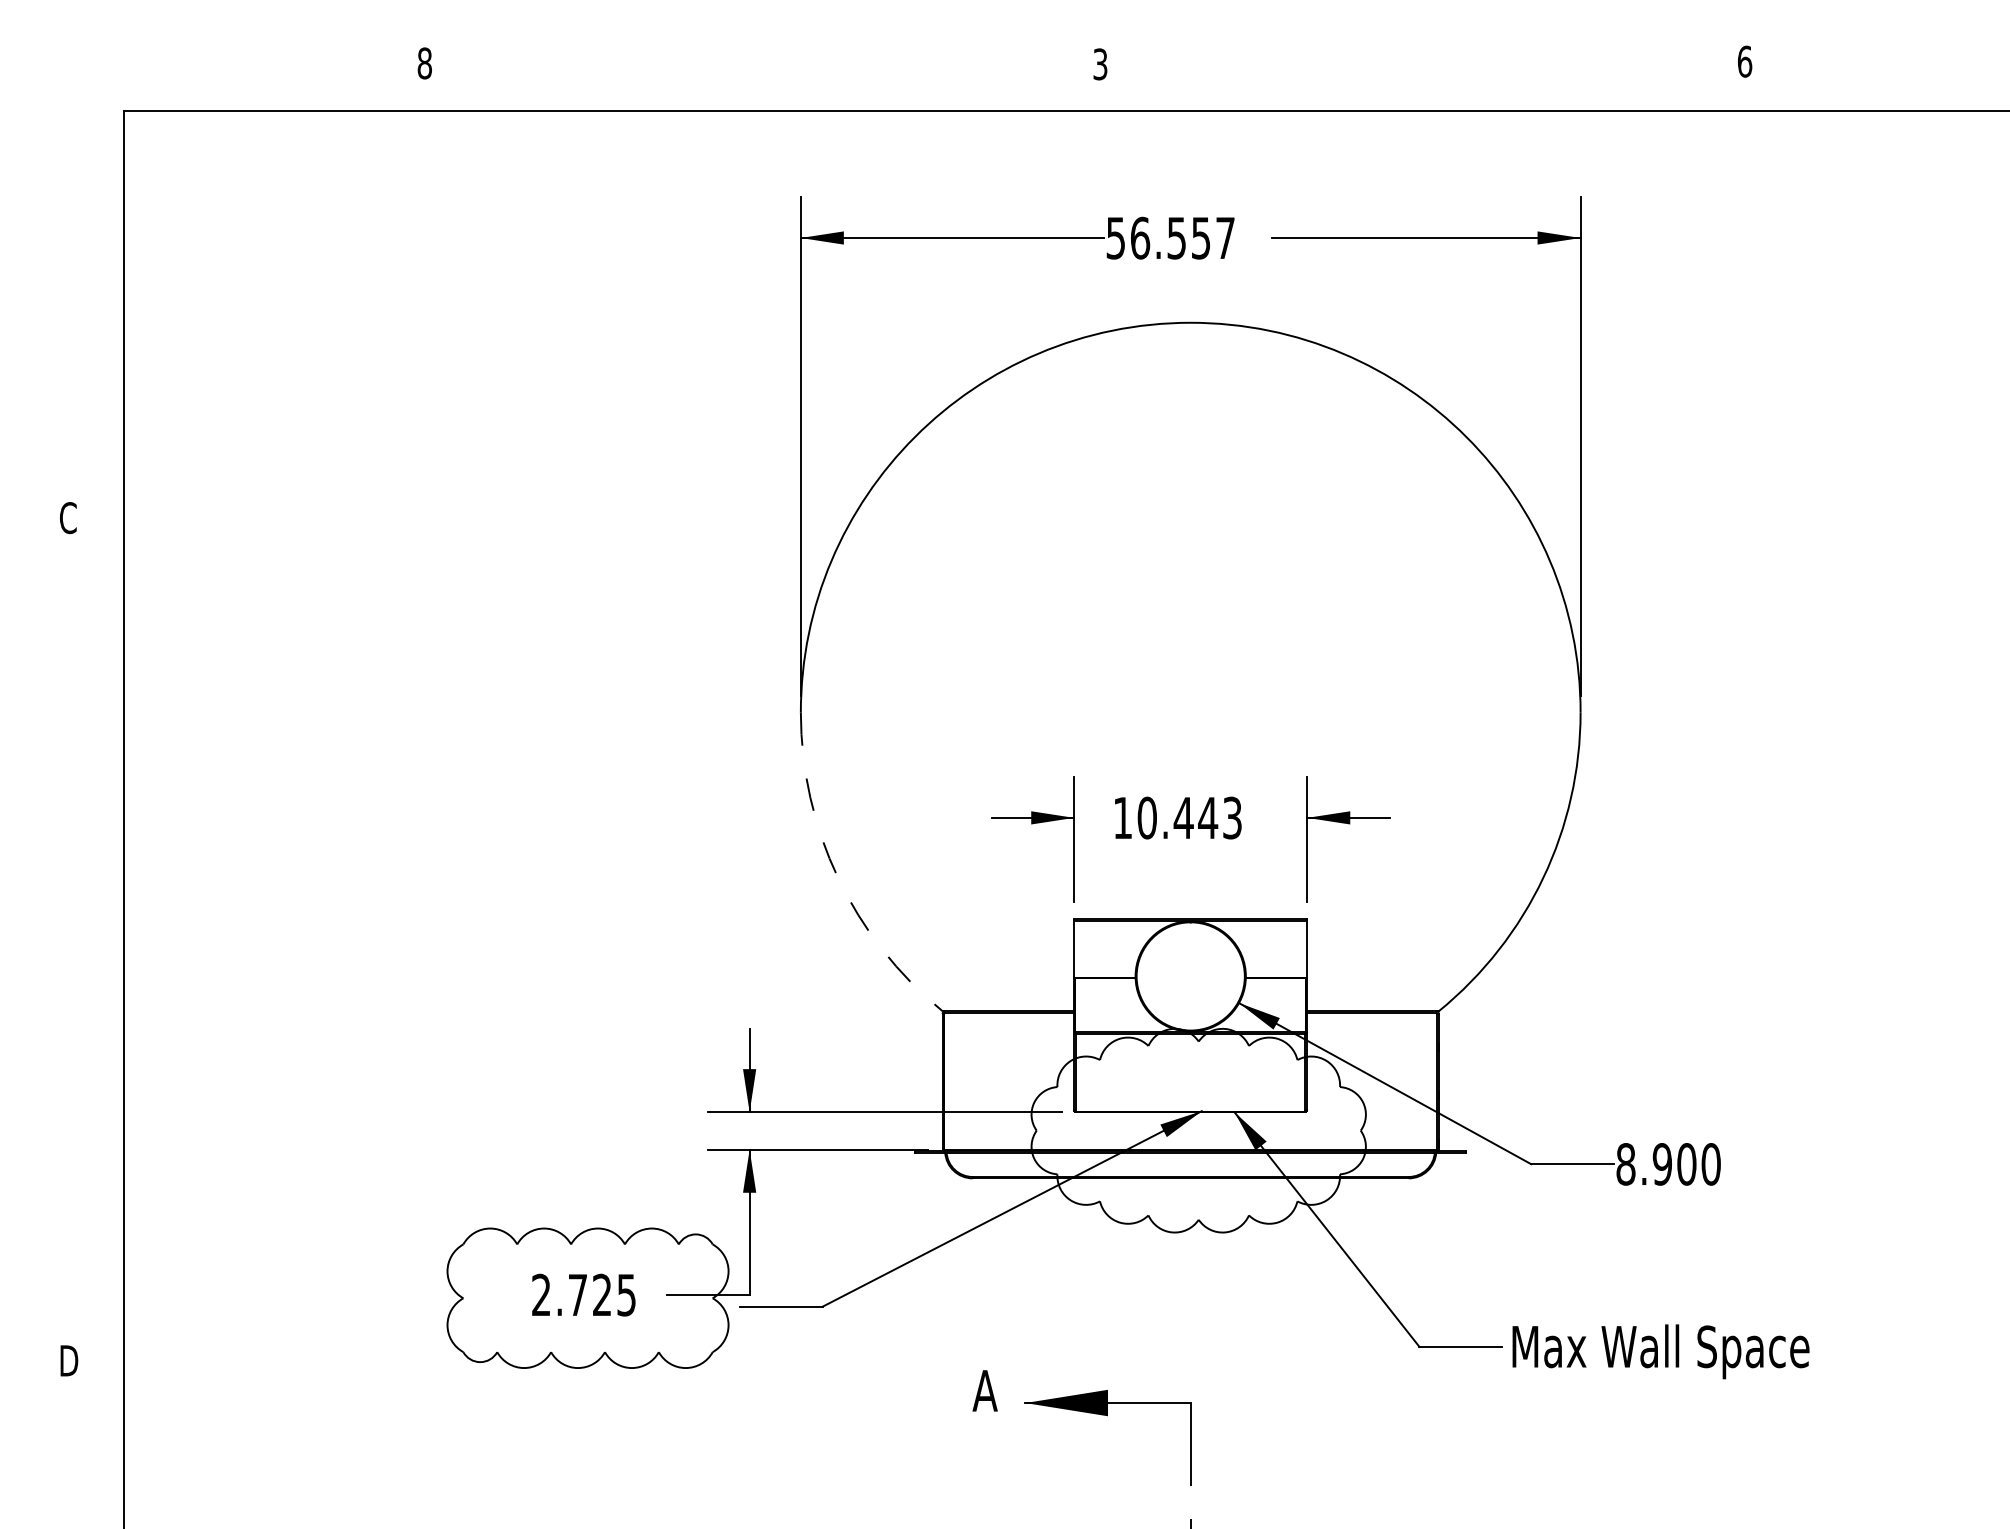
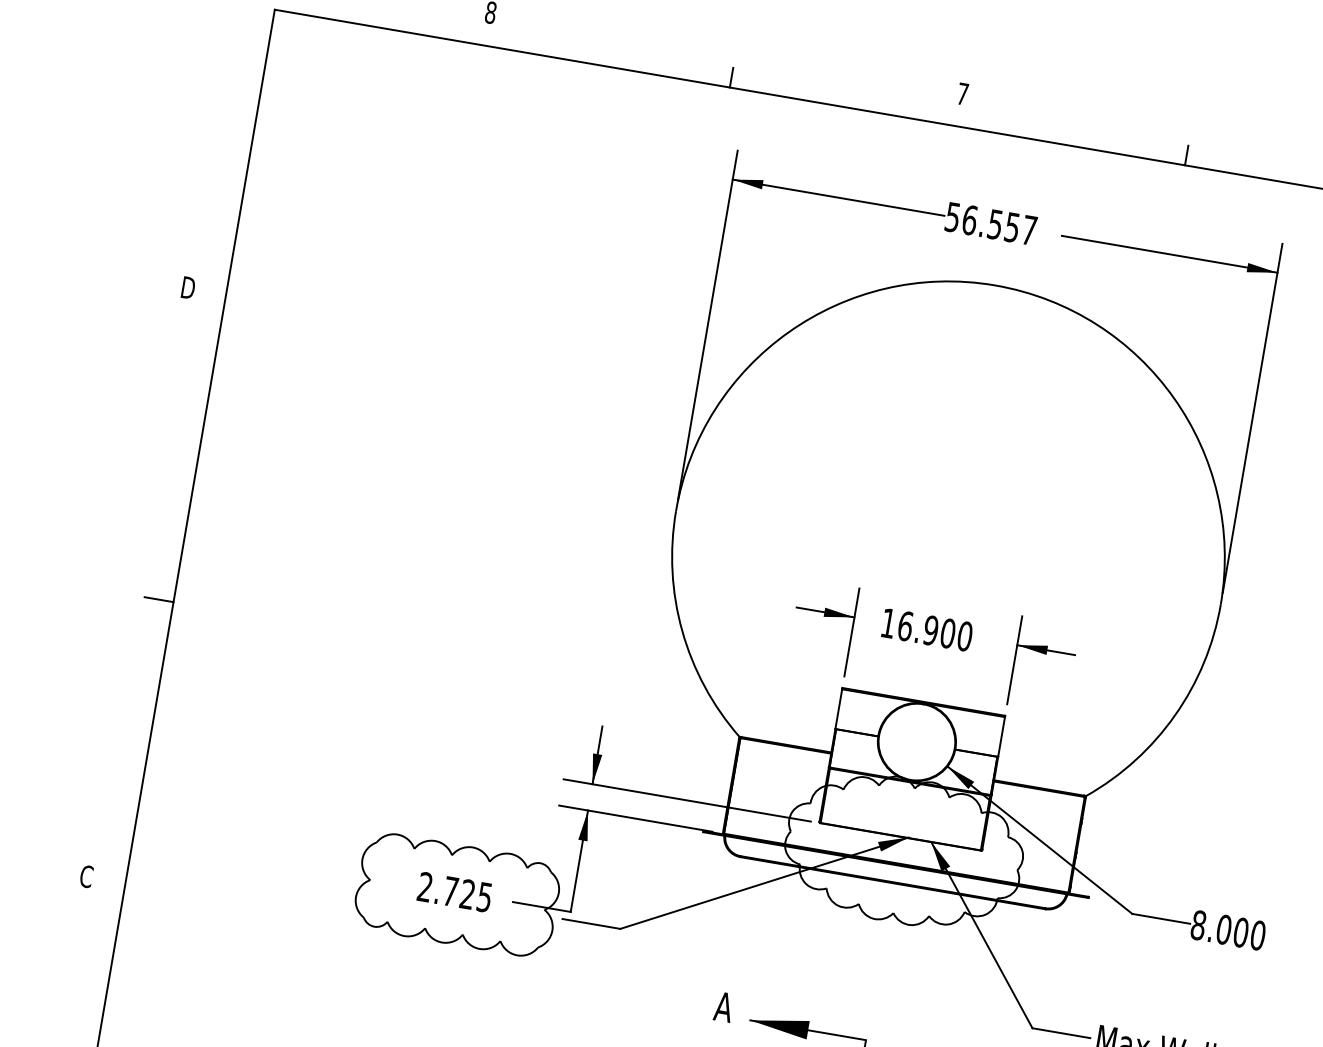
text: (1100, 64) -> (962, 94), 3 -> 7
line: (775, 96) -> (731, 77), added
line: (1426, 96) -> (1186, 155), added
text: (69, 518) -> (188, 288), C -> D
text: (1189, 817) -> (935, 630), 10.443 -> 16.900
arc: (838, 877) -> (682, 630), dashed -> solid
line: (102, 958) -> (158, 599), added
text: (1662, 1164) -> (1224, 929), 8.900 -> 8.000
text: (68, 1360) -> (87, 876), D -> C

